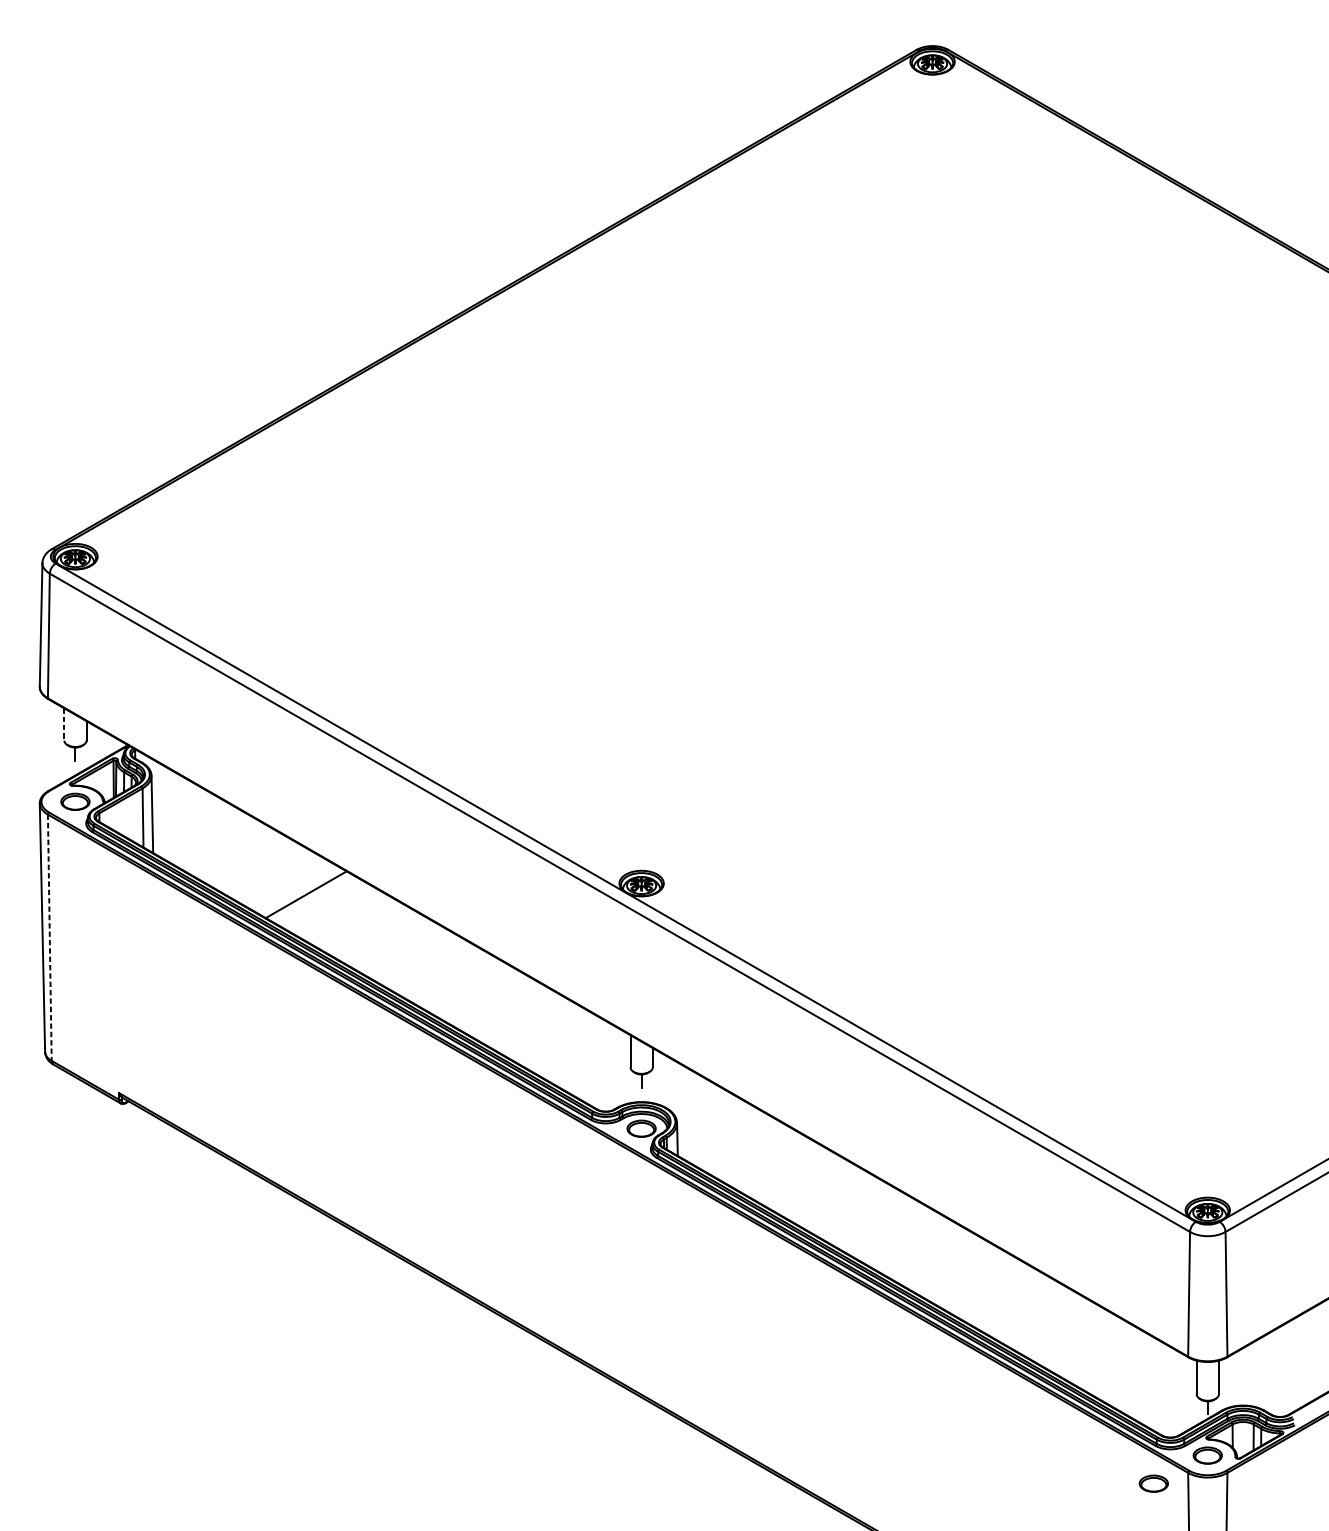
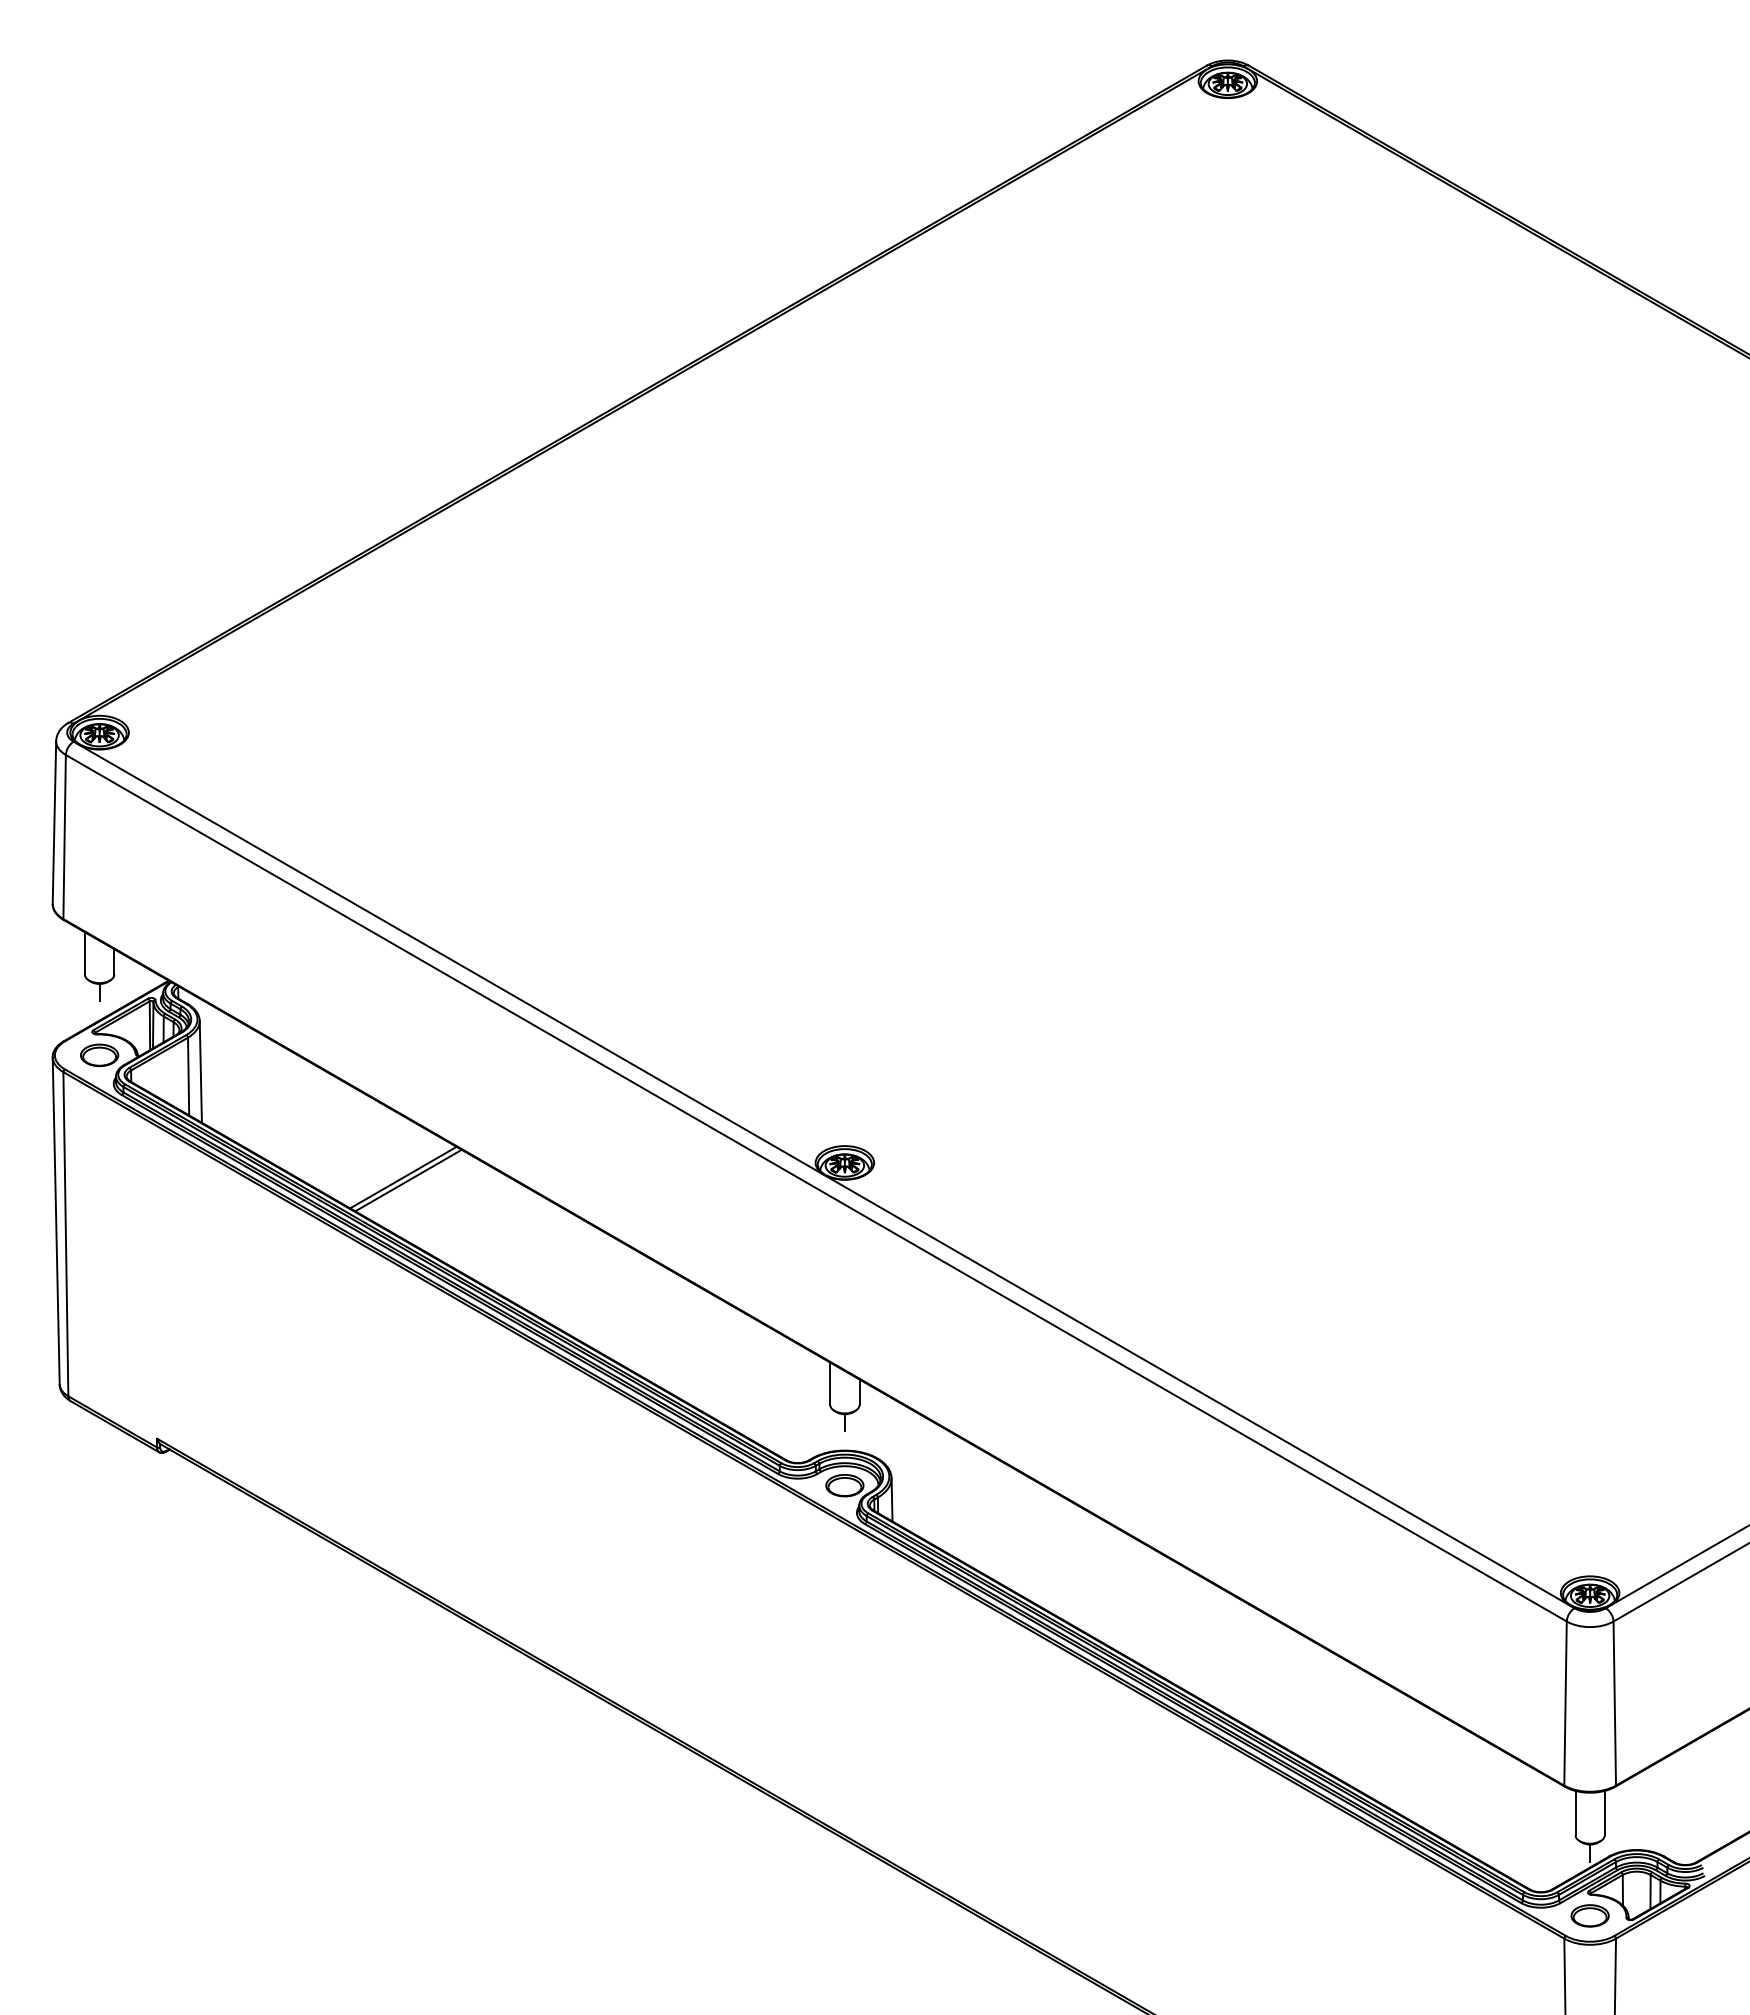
line: (63, 724) -> (84, 953), dashed -> solid
line: (310, 896) -> (408, 1180), added
line: (49, 937) -> (65, 1234), dashed -> solid
part: (1153, 1483) -> (1518, 1952), removed

